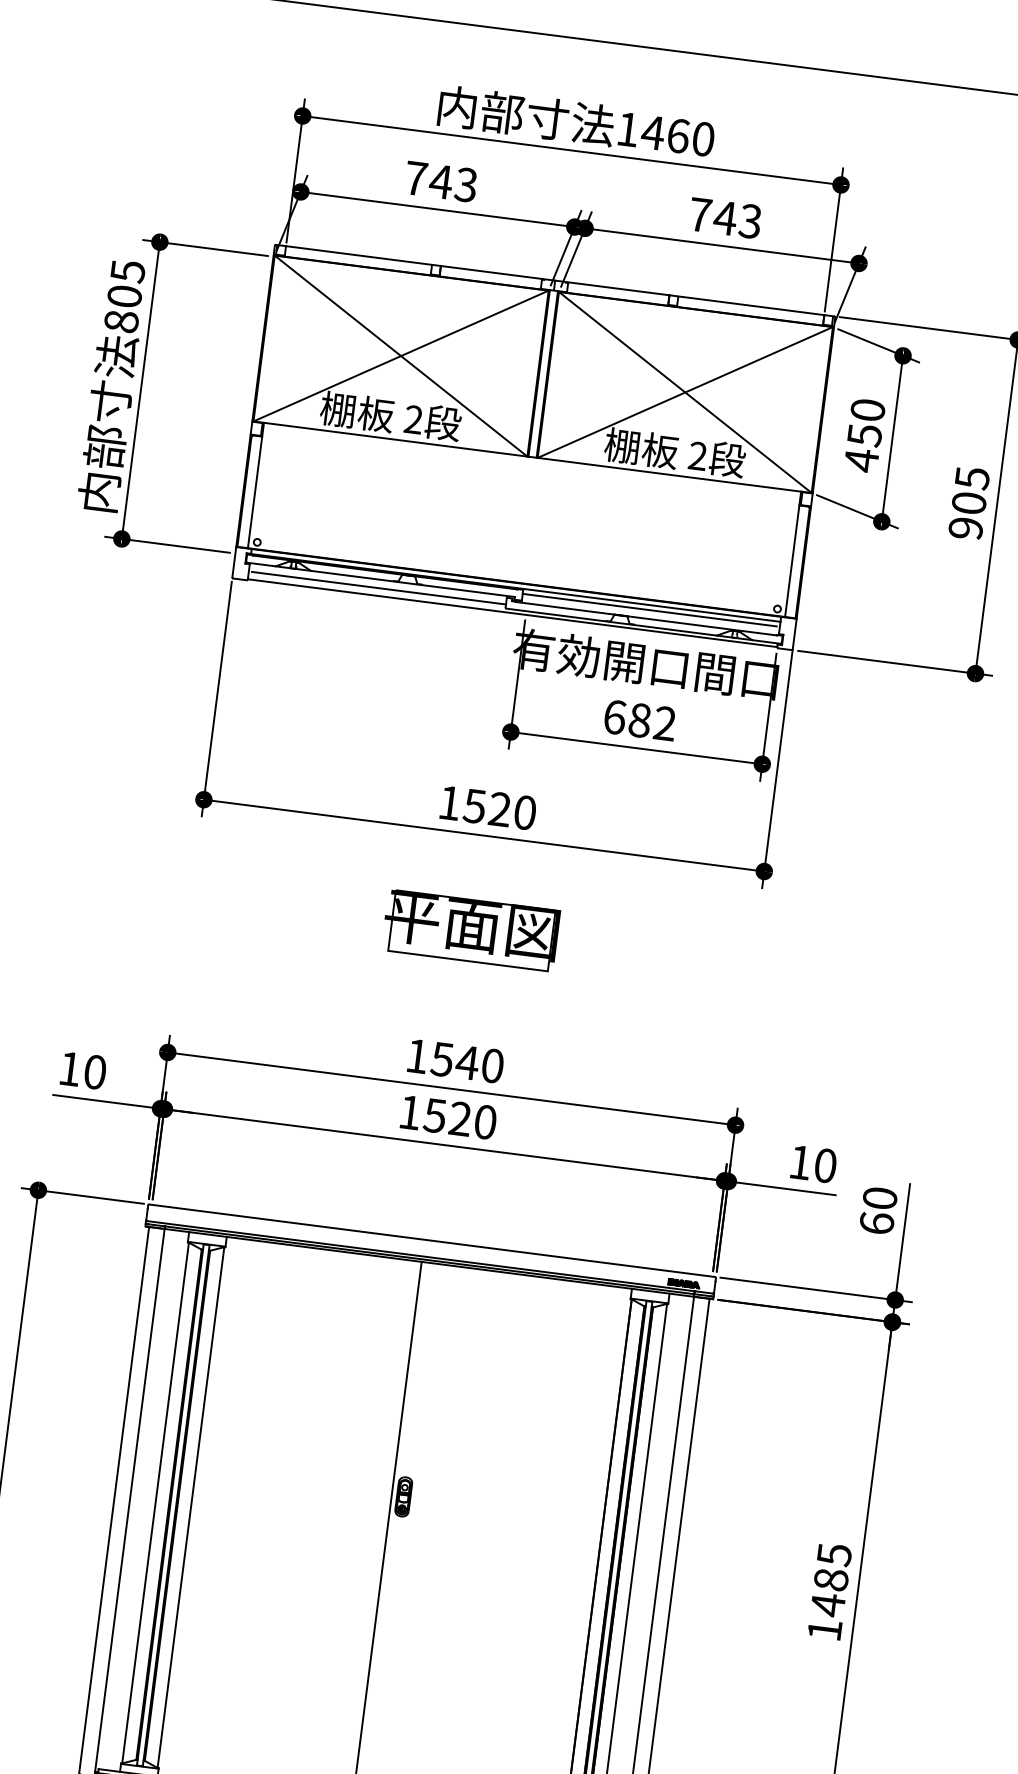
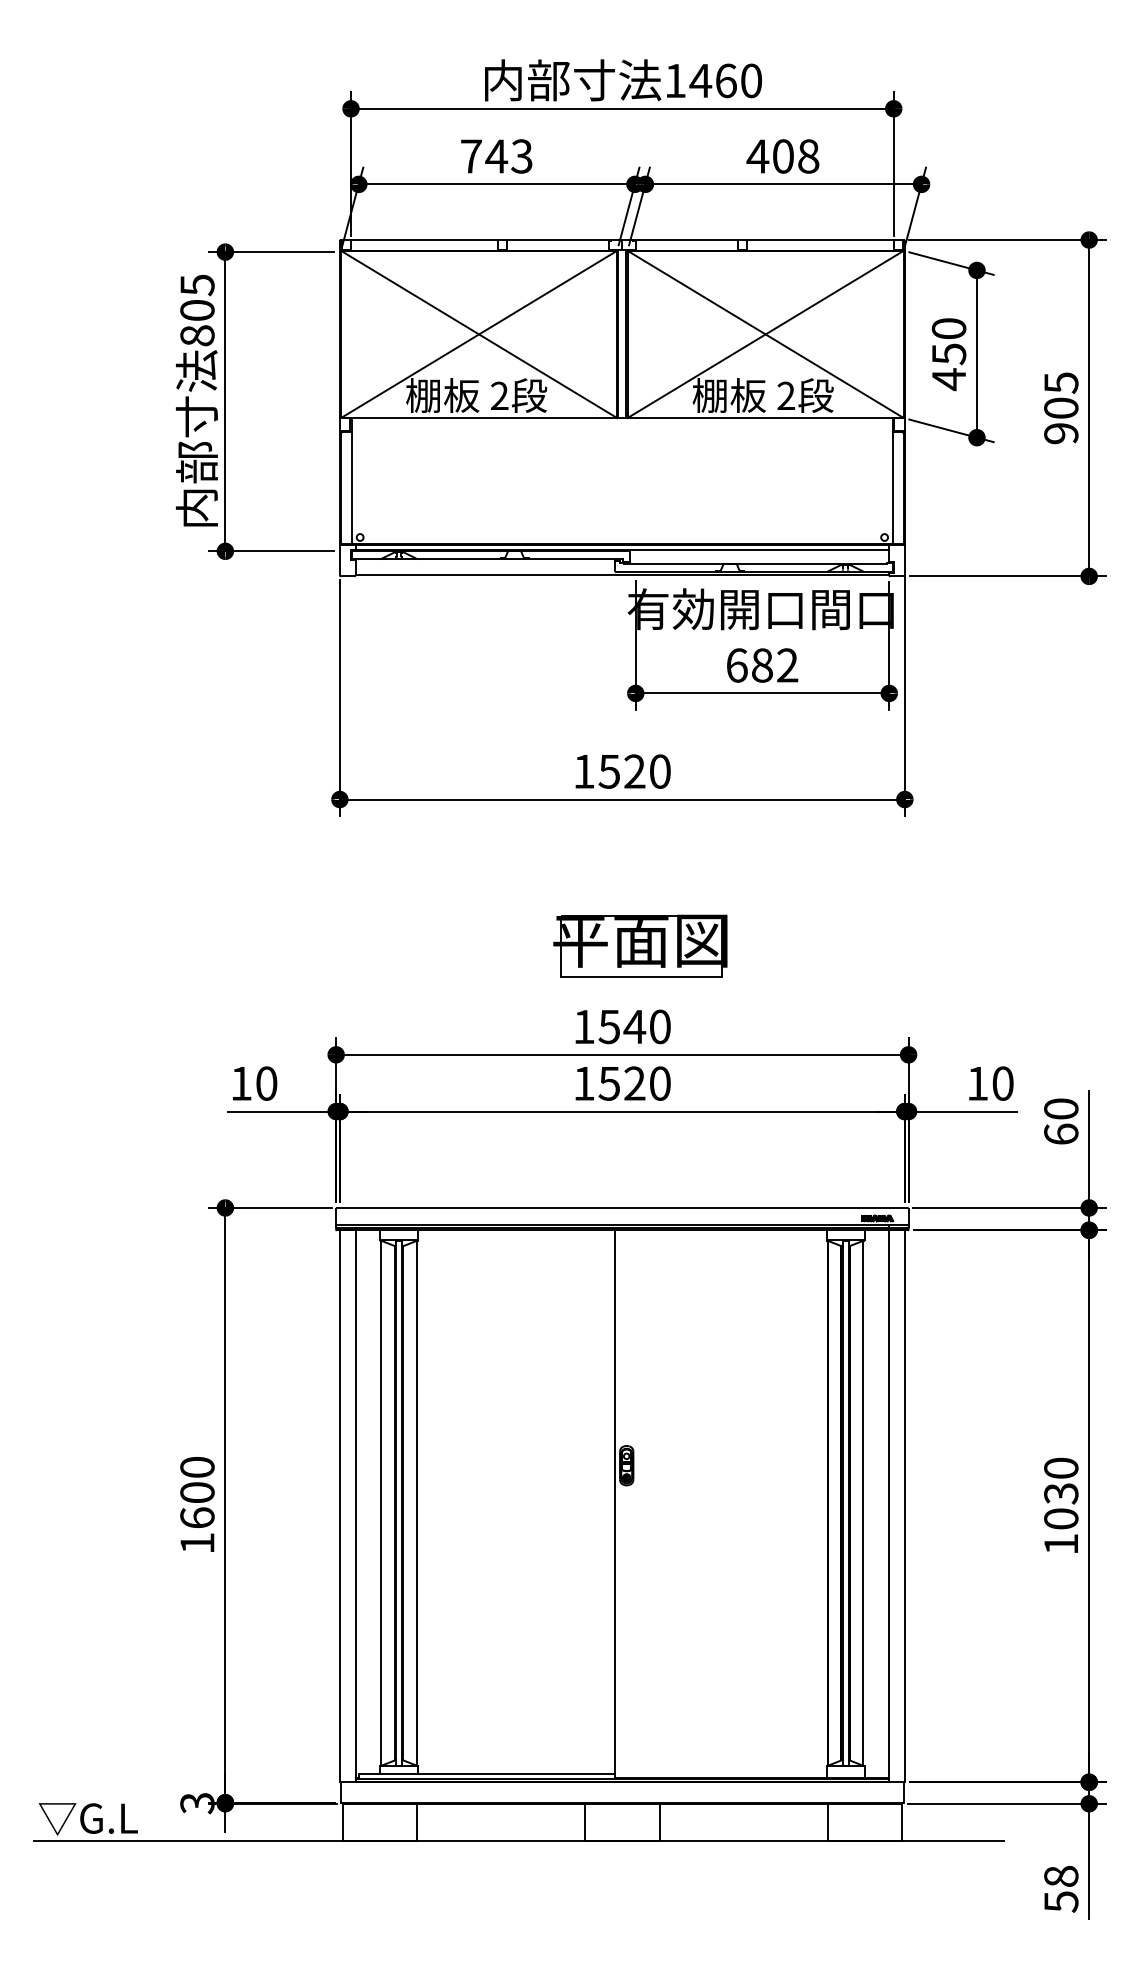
text: (724, 218) -> (782, 156), 743 -> 408
line: (378, 588) -> (486, 567), removed
line: (650, 609) -> (758, 554), removed
part: (471, 929) -> (640, 945), moved
text: (831, 1579) -> (1061, 1493), 1485 -> 1030

